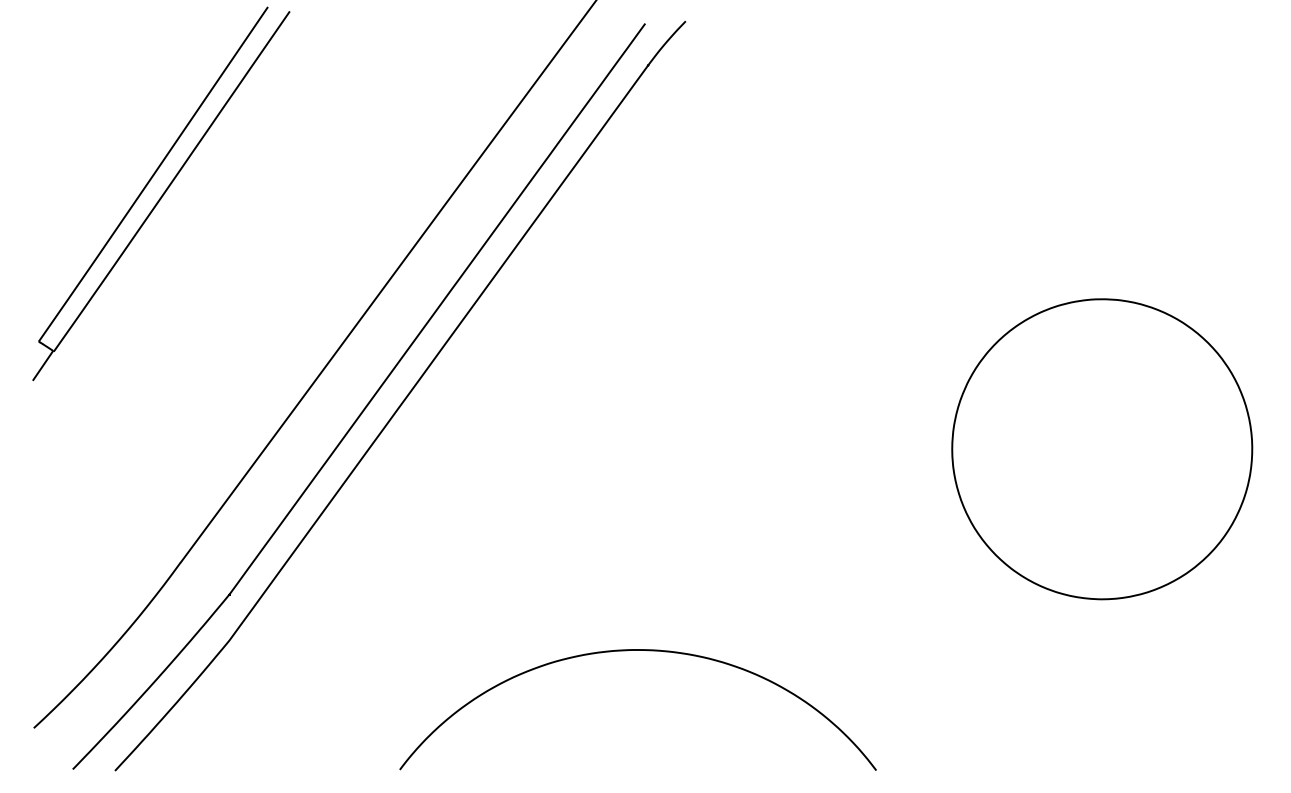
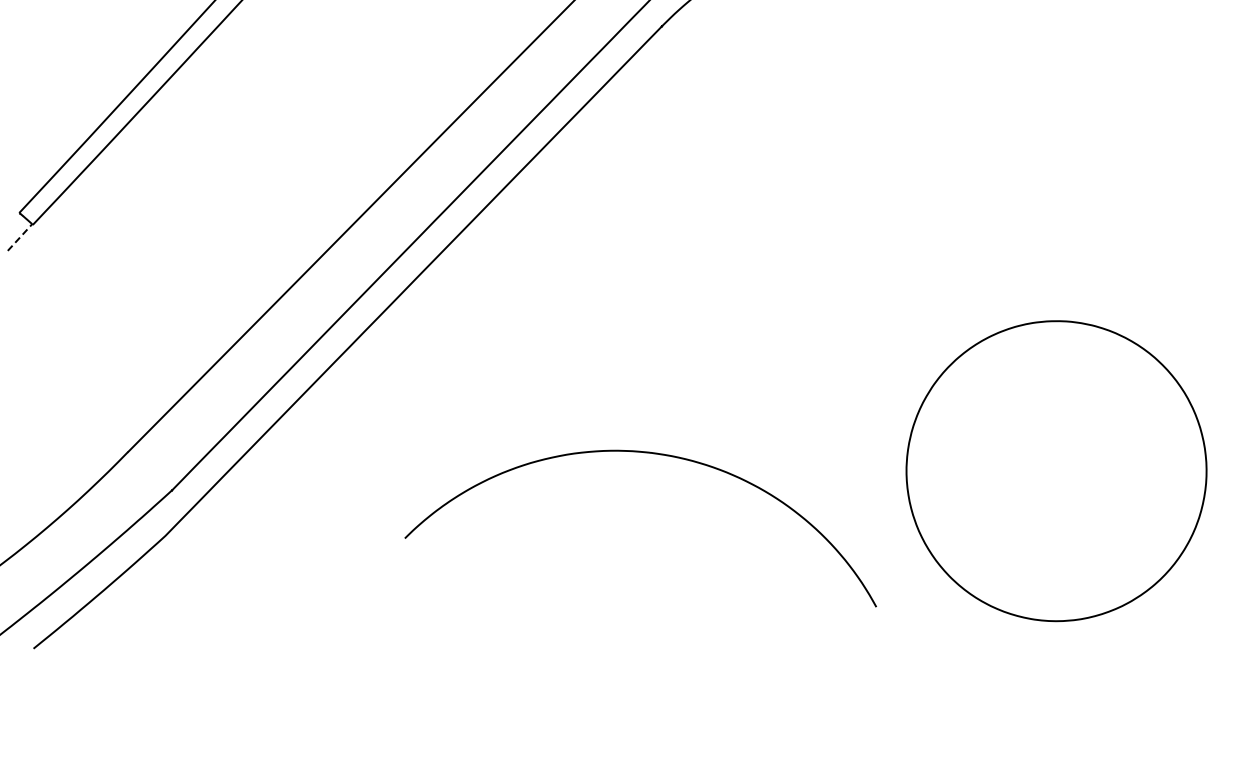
line: (43, 365) -> (20, 237), solid -> dashed
curve: (637, 650) -> (657, 454), moved

